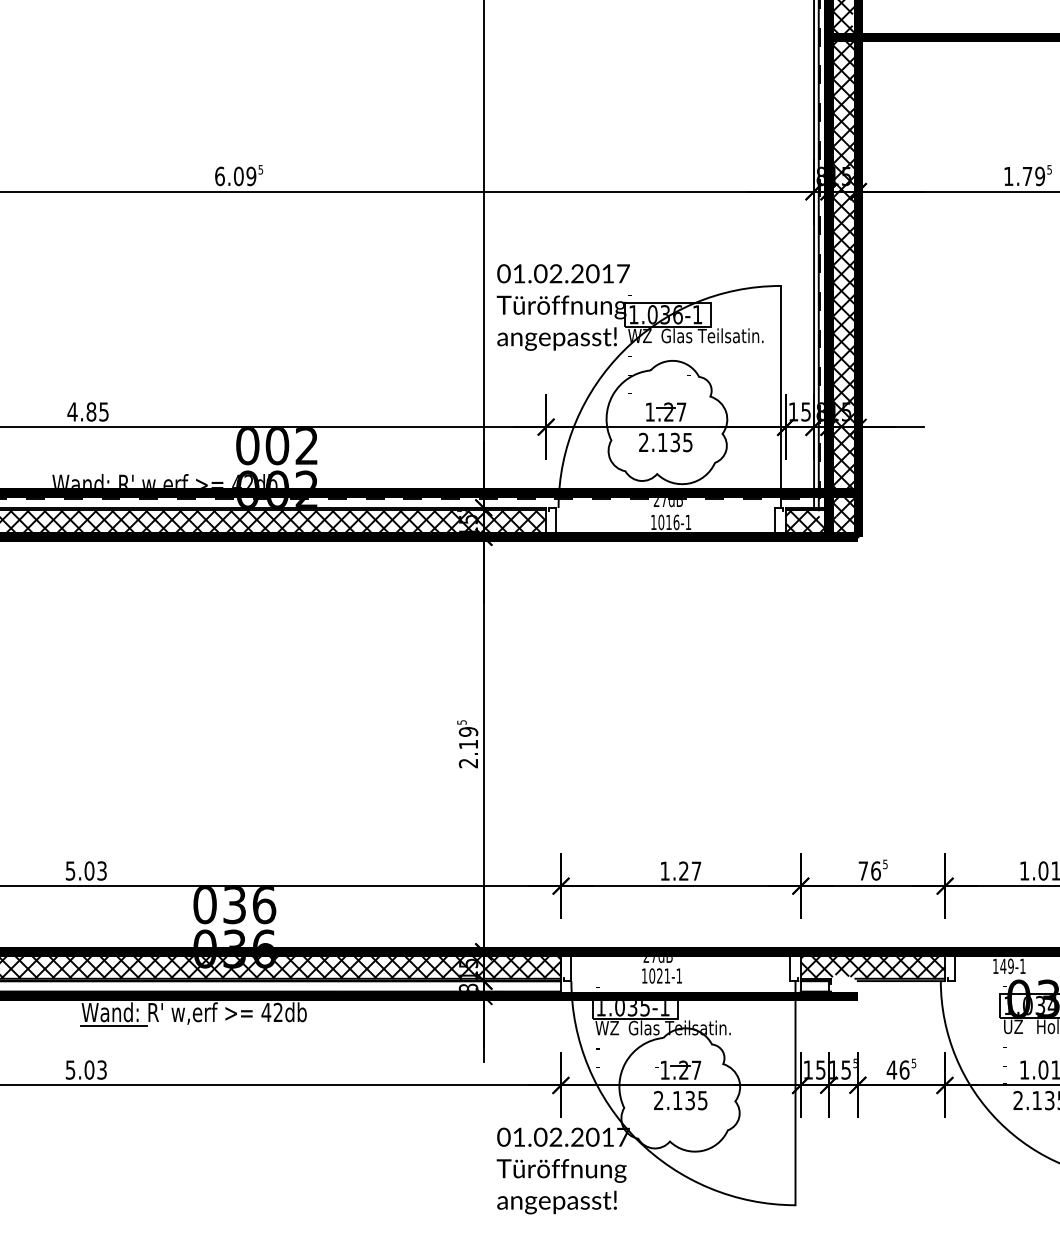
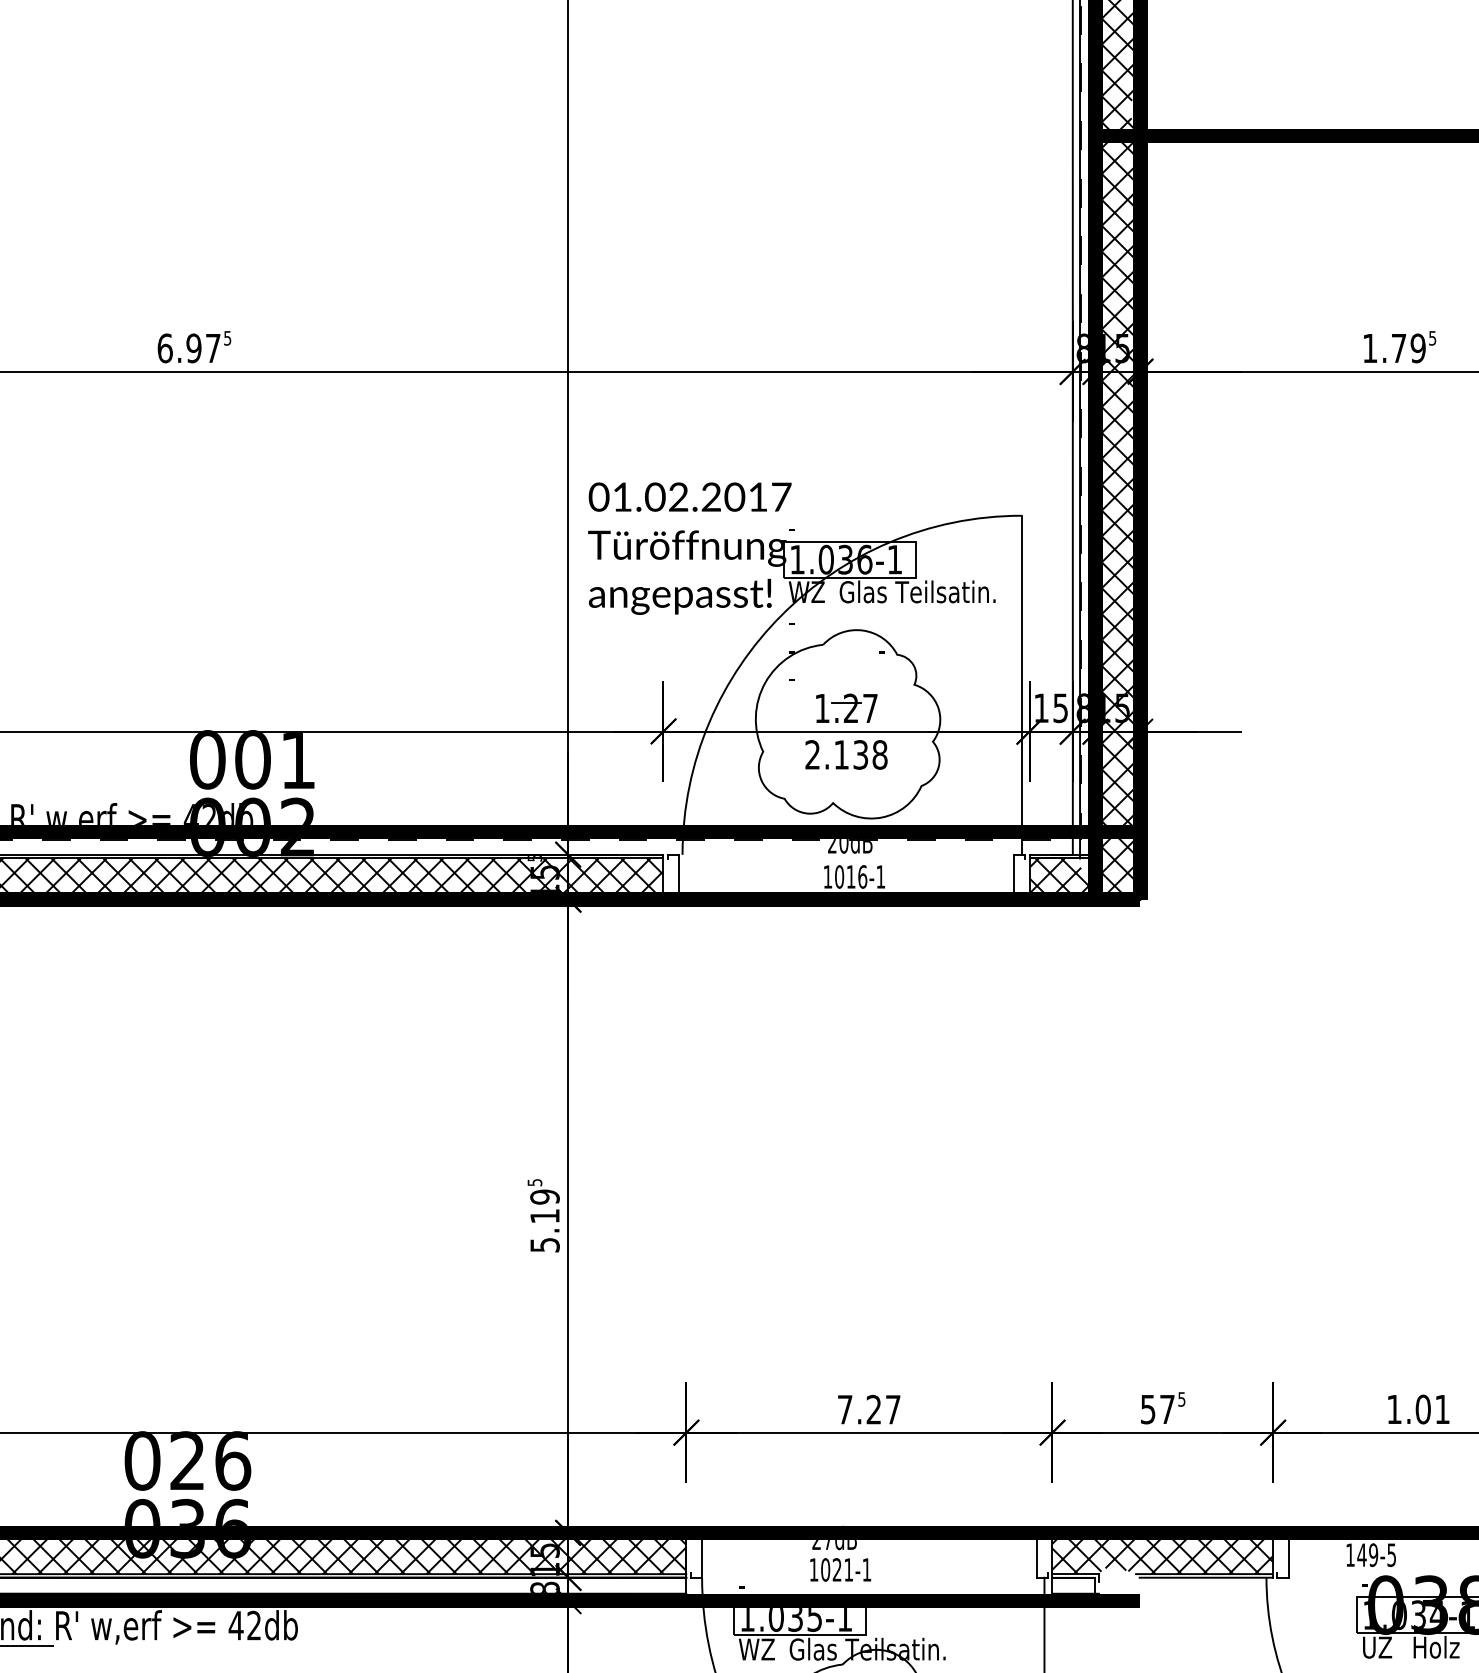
text: (244, 176) -> (202, 348), 6.09 -> 6.97
text: (687, 442) -> (879, 754), 2.135 -> 2.138
text: (306, 446) -> (297, 760), 002 -> 001
text: (664, 502) -> (844, 846), 27dB -> 20dB
text: (468, 763) -> (544, 1245), 2.19 -> 5.19
text: (664, 870) -> (844, 1408), 1.27 -> 7.27
text: (869, 870) -> (1157, 1408), 76 -> 57
text: (234, 905) -> (187, 1462), 036 -> 026
text: (1022, 966) -> (1391, 1555), 149-1 -> 149-5

